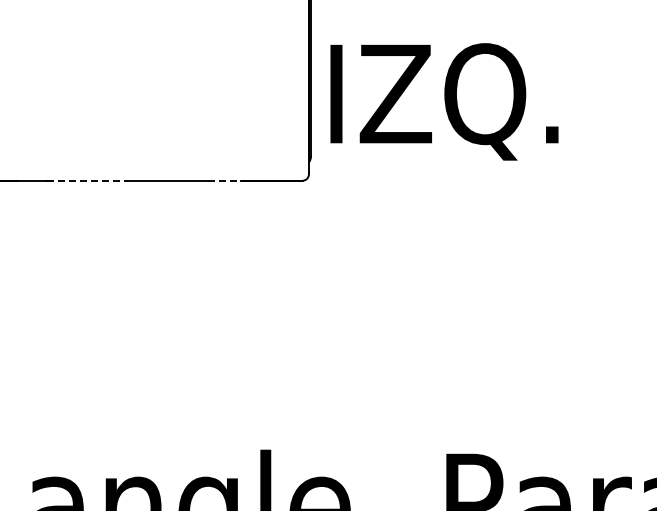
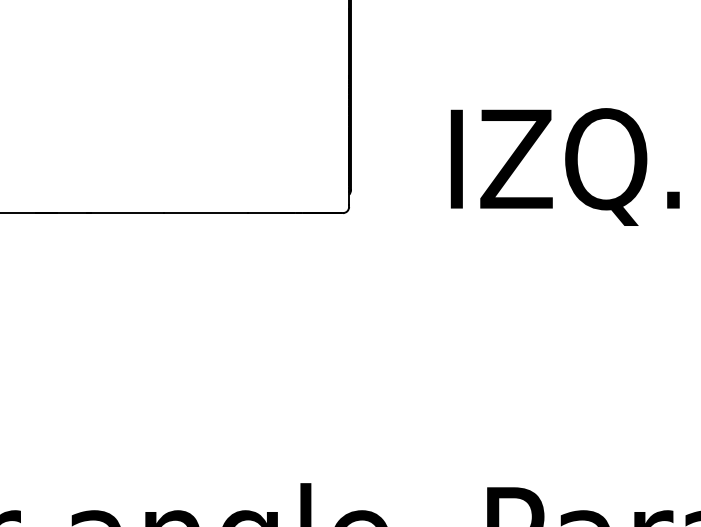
text: (443, 101) -> (564, 166), moved
line: (86, 181) -> (125, 213), dashed -> solid
line: (225, 181) -> (265, 213), dashed -> solid

